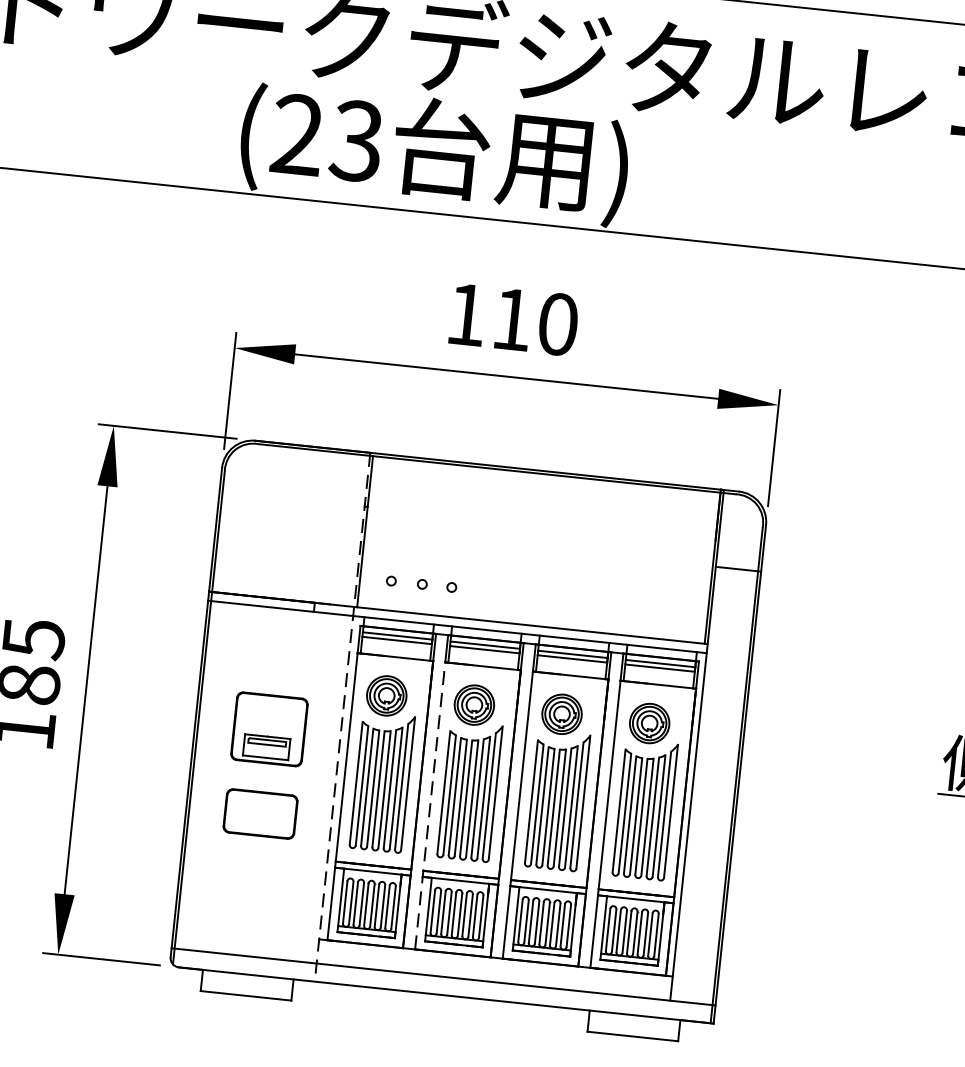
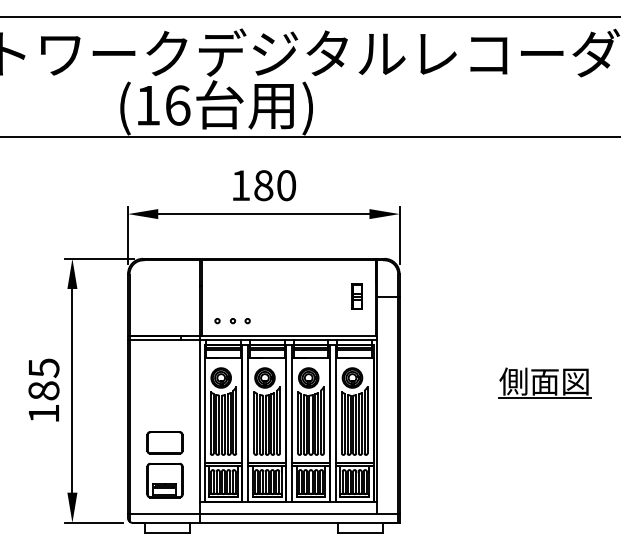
text: (326, 137) -> (162, 105), (23 -> (16
text: (511, 319) -> (263, 185), 110 -> 180
part: (674, 561) -> (356, 296), added
line: (342, 718) -> (200, 391), dashed -> solid
part: (268, 729) -> (164, 480), moved
line: (430, 806) -> (248, 430), dashed -> solid

